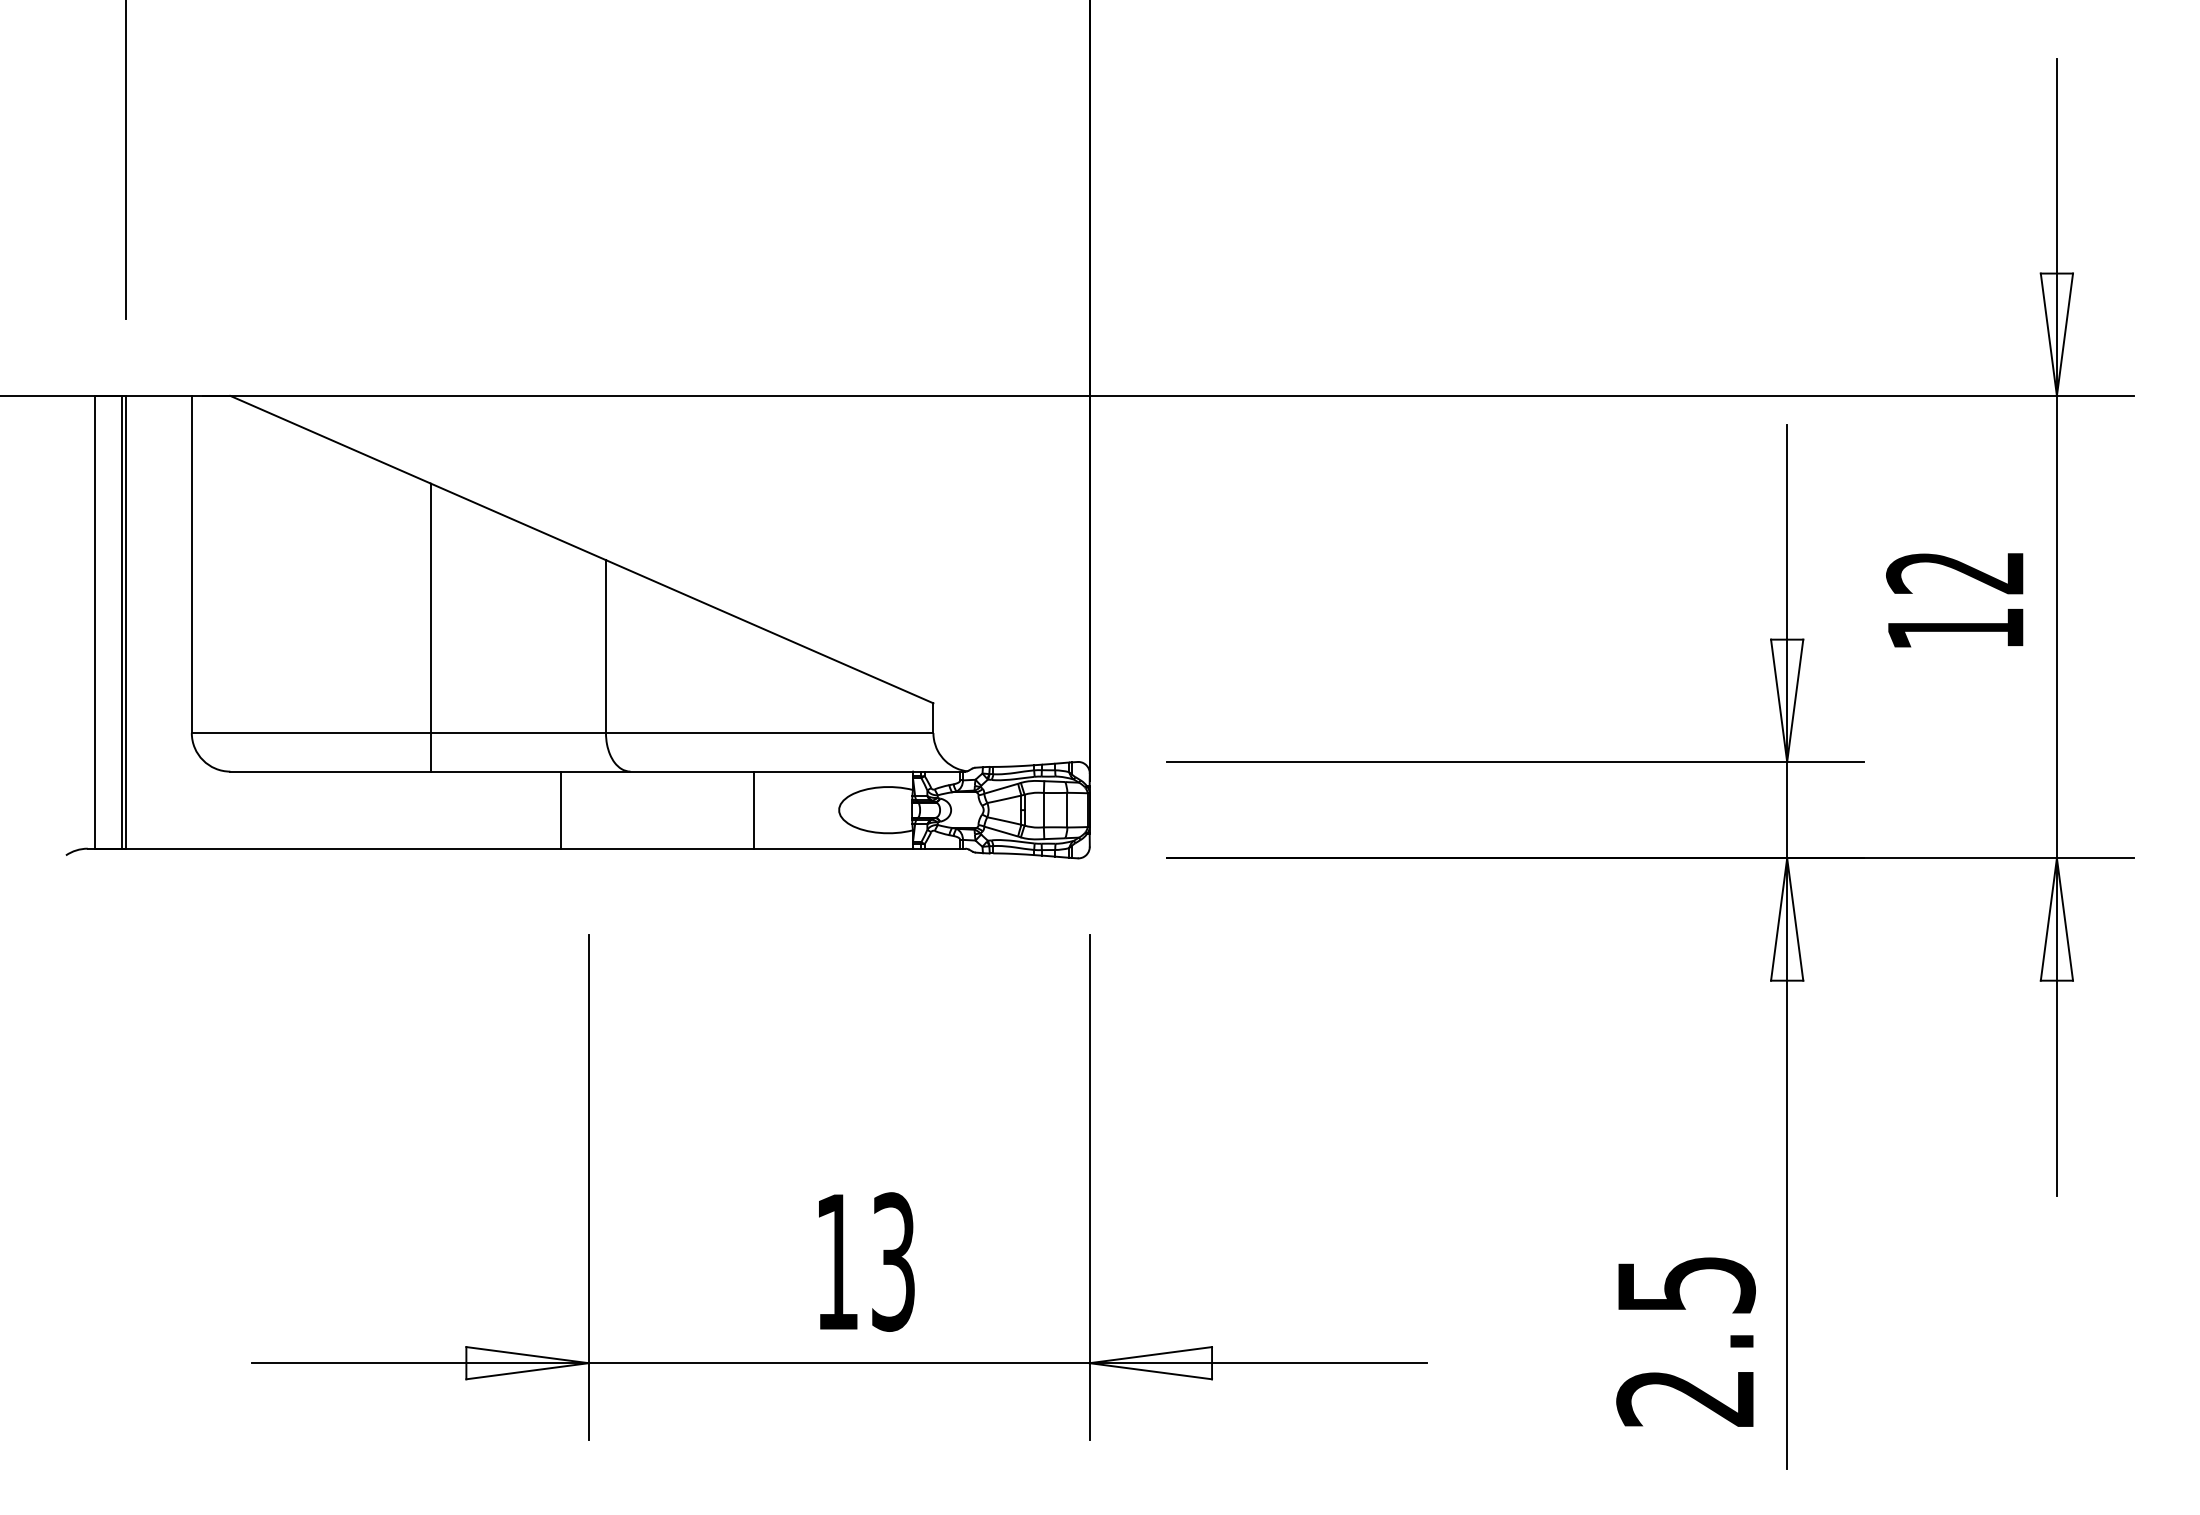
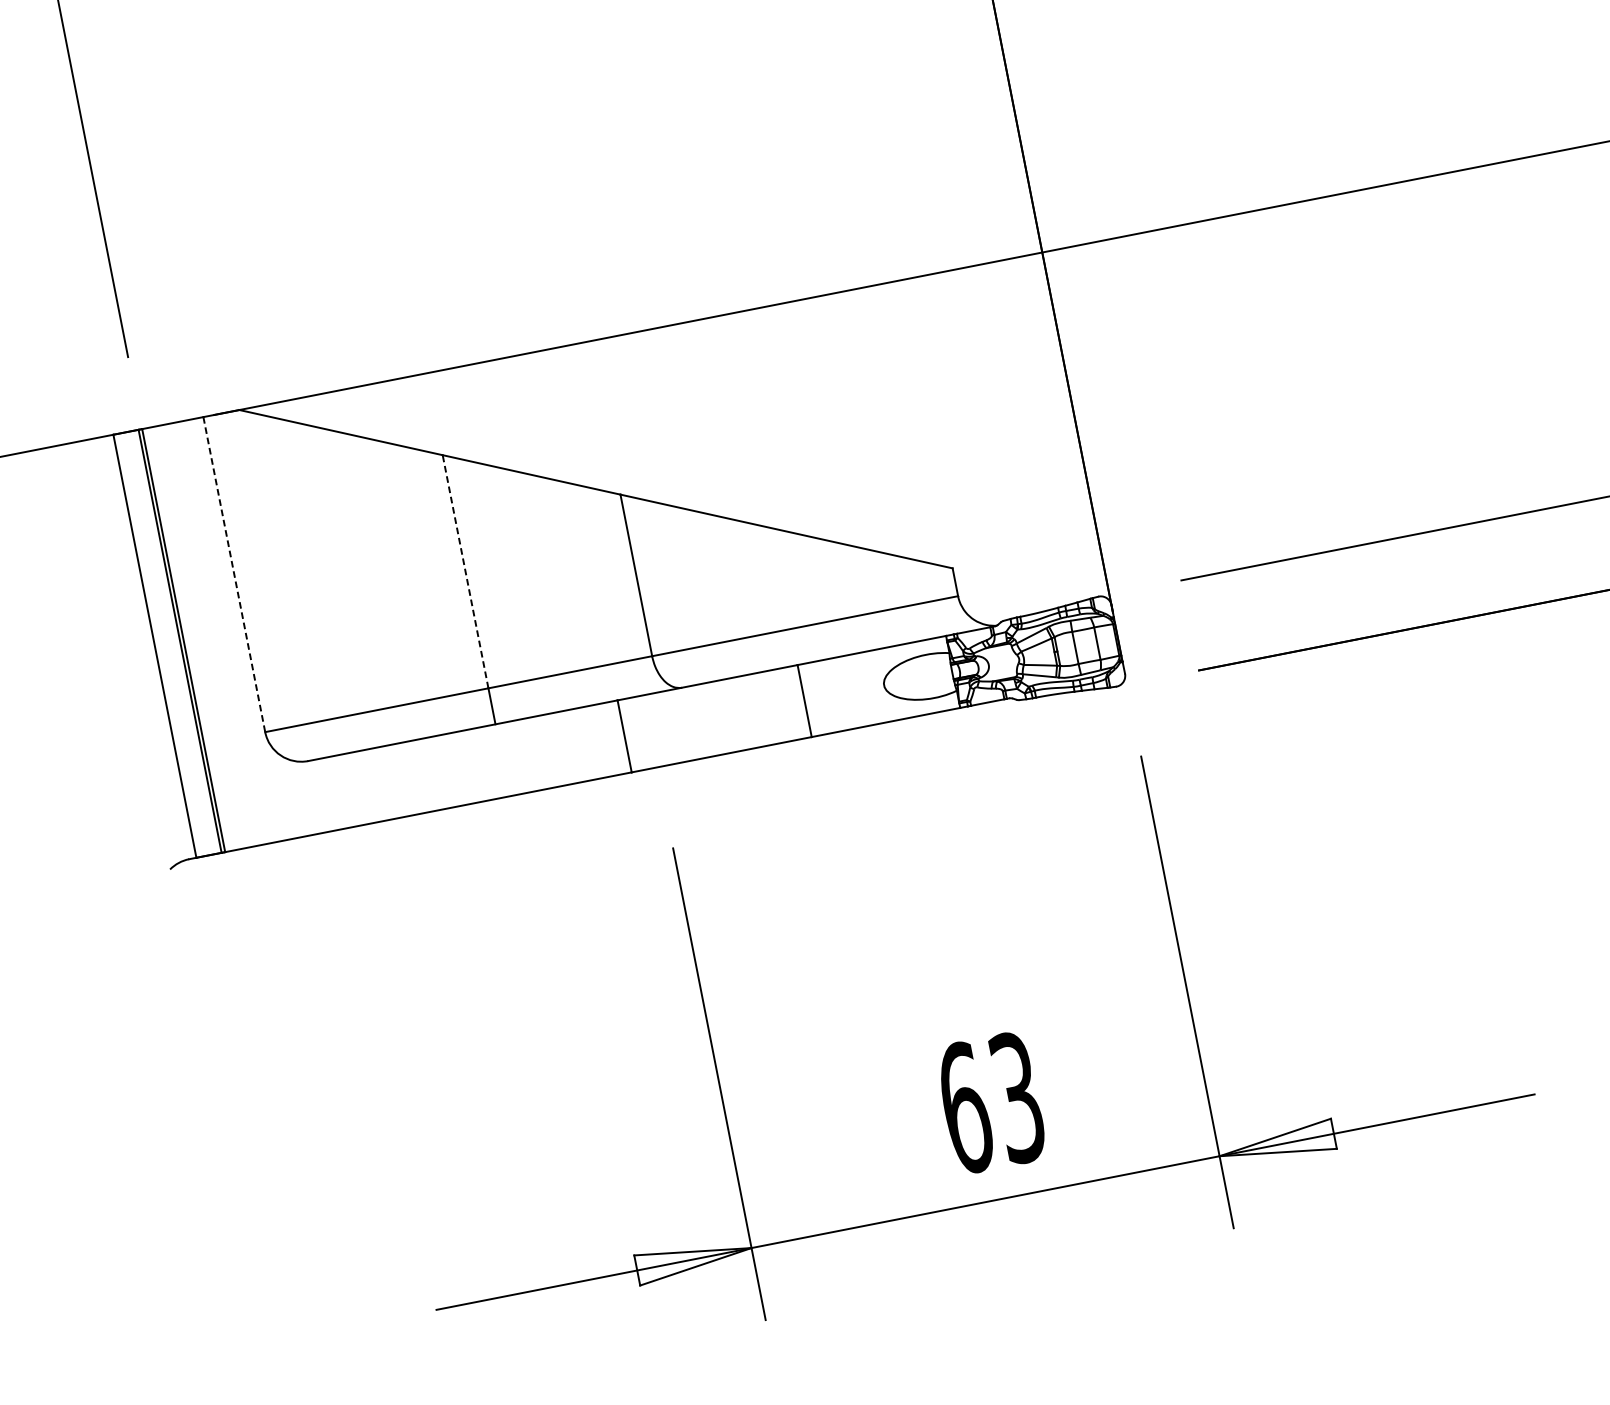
line: (191, 564) -> (234, 574), solid -> dashed
line: (430, 608) -> (465, 571), solid -> dashed
text: (837, 1261) -> (965, 1107), 13 -> 63

